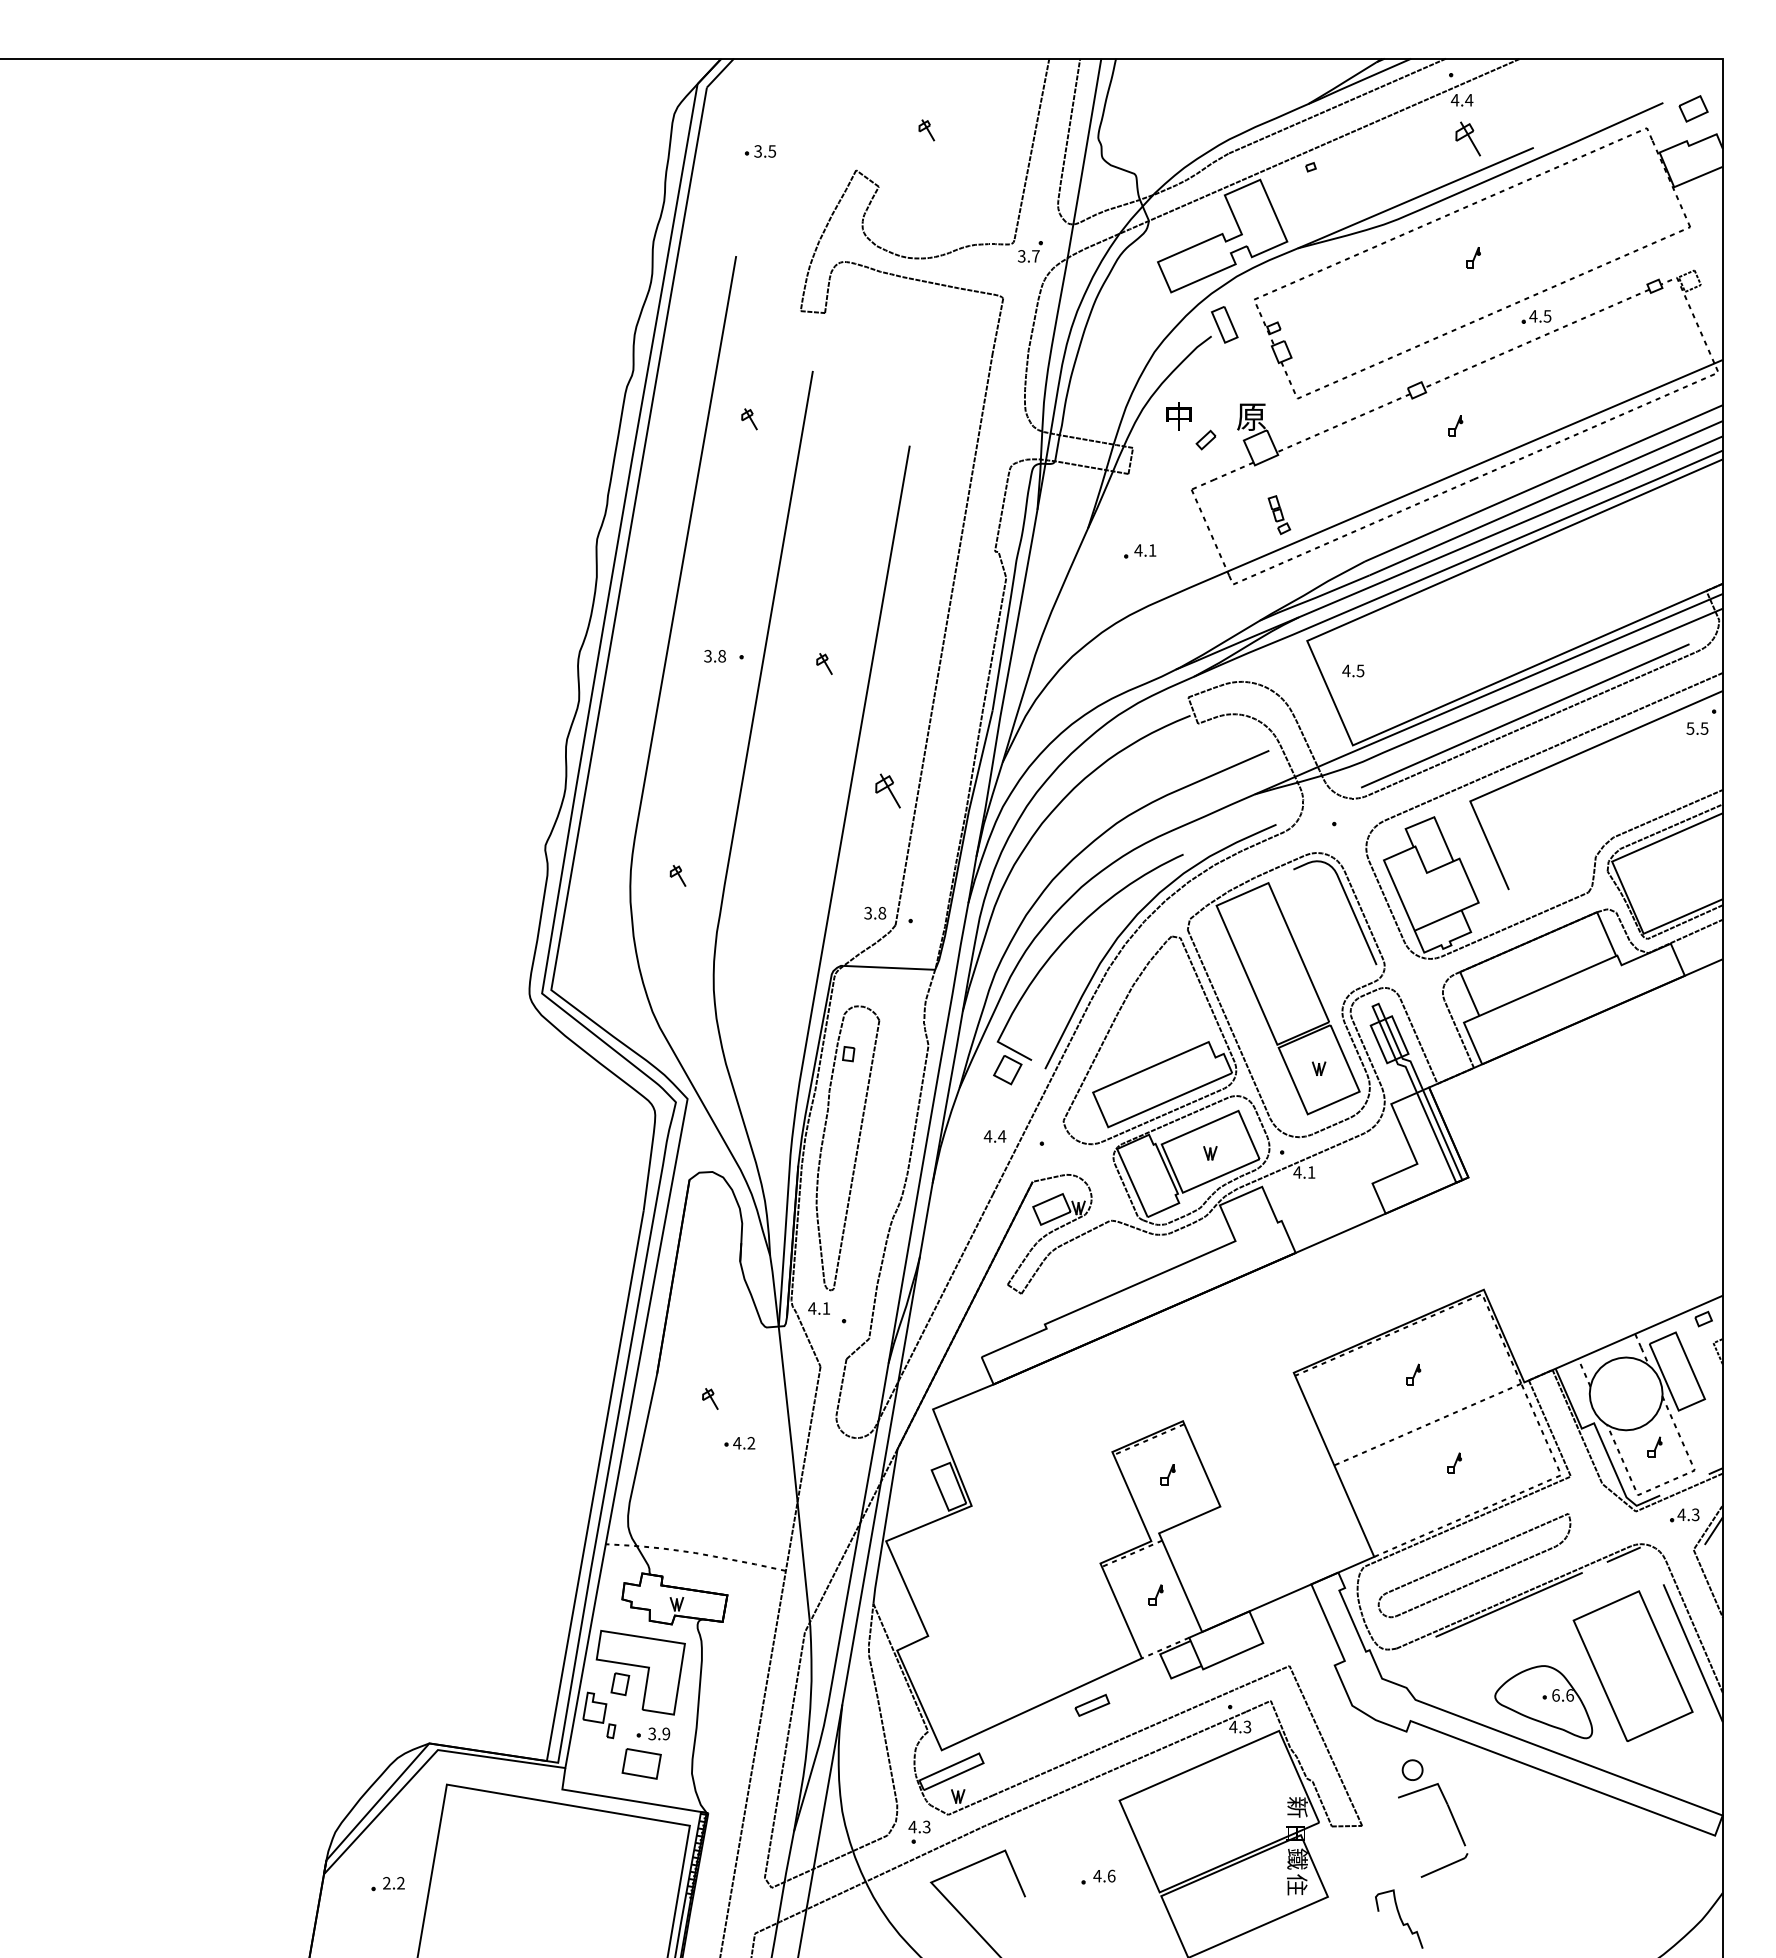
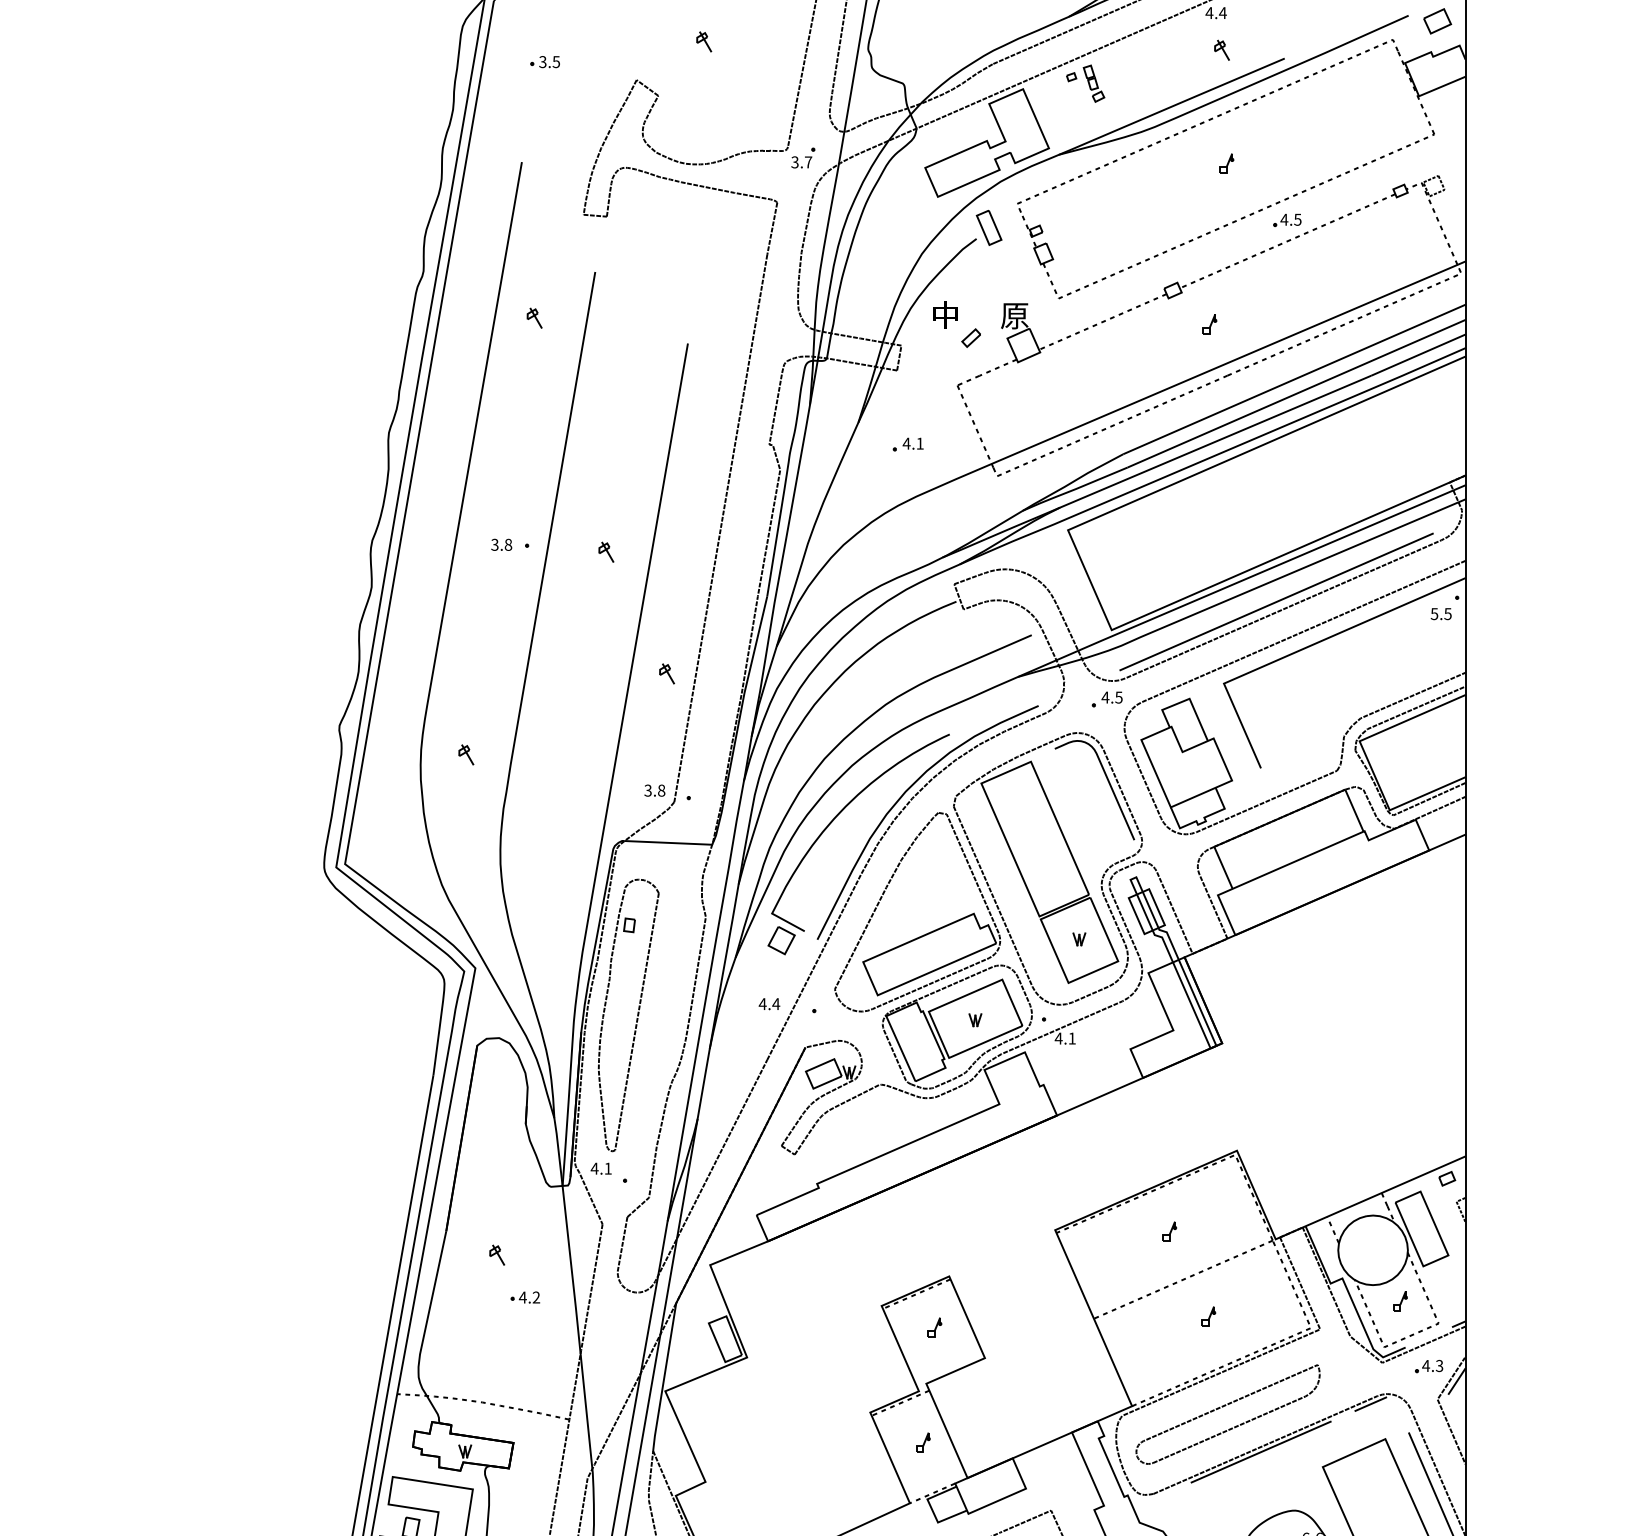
part: (1468, 139) -> (1222, 50), size x0.62
part: (1279, 515) -> (1094, 84), moved
text: (1353, 670) -> (1112, 697), moved
part: (887, 791) -> (666, 674), size x0.62

